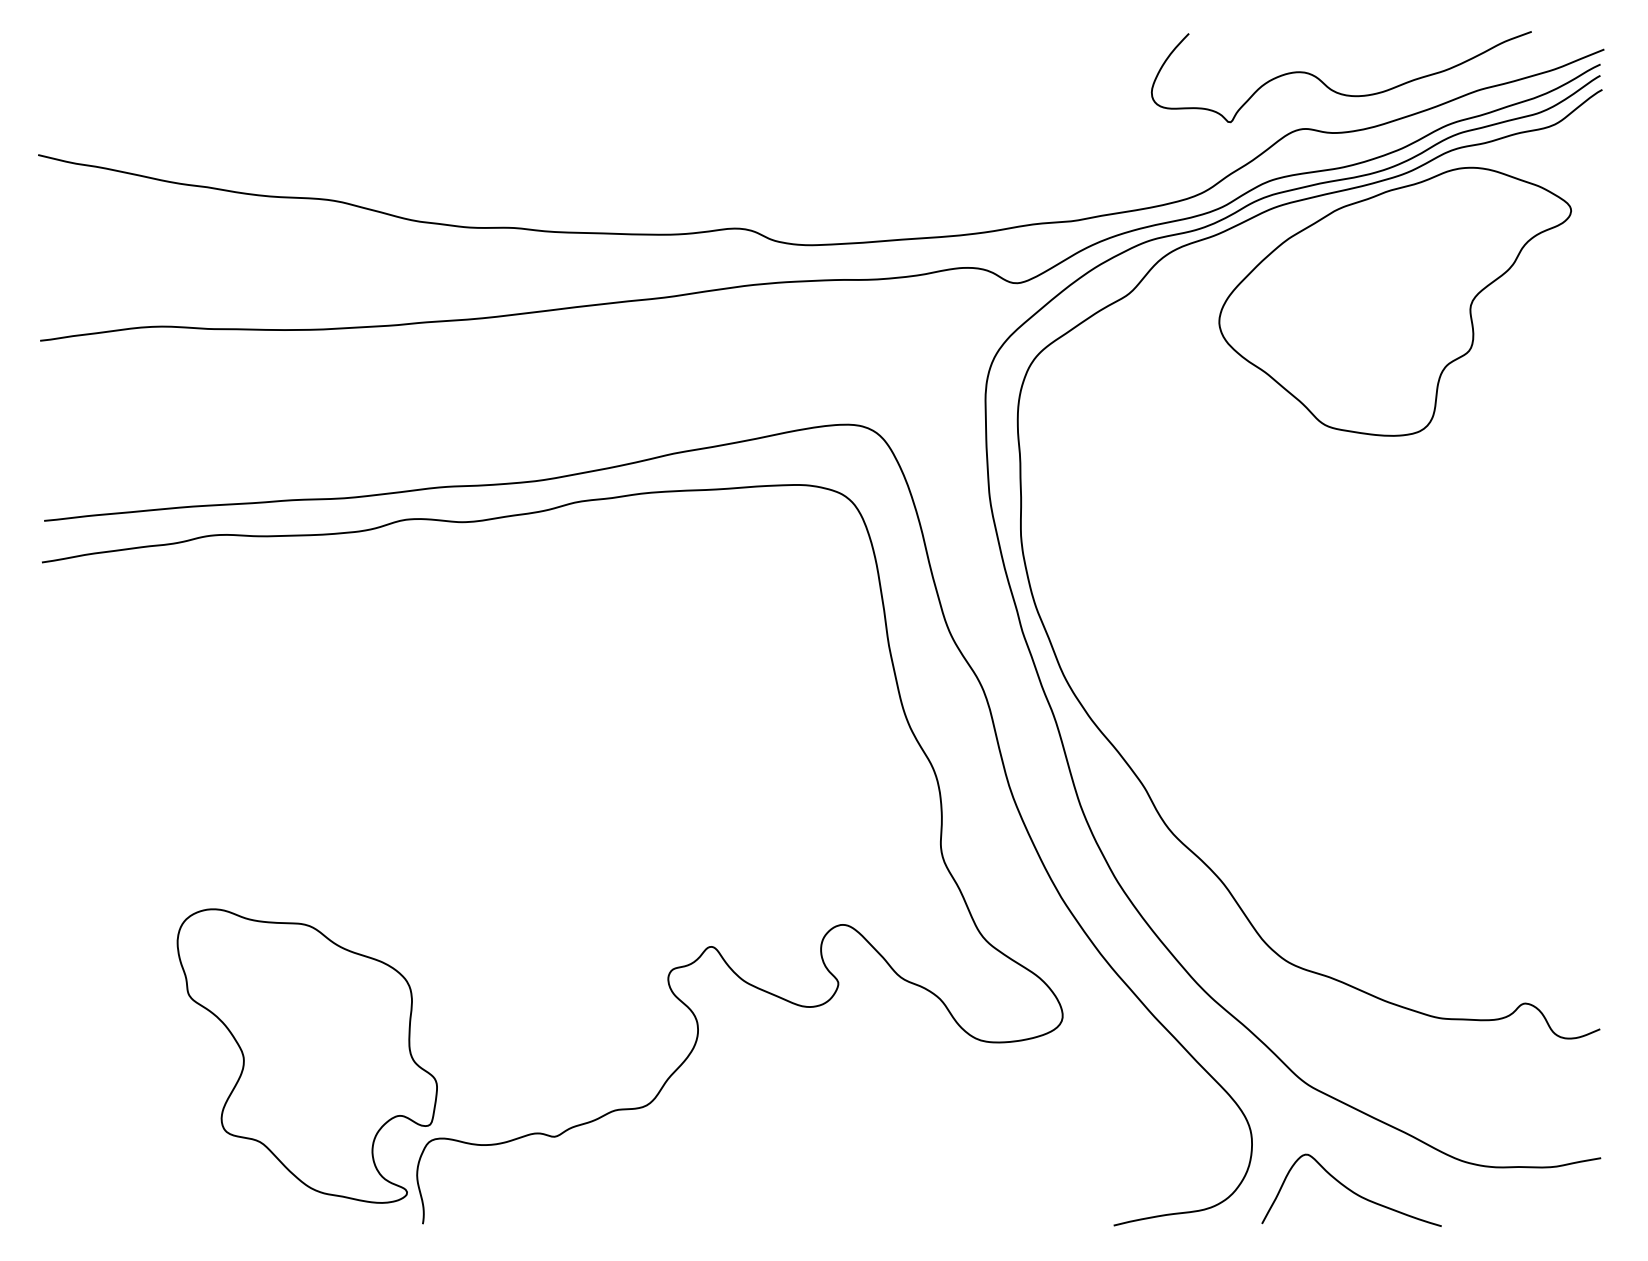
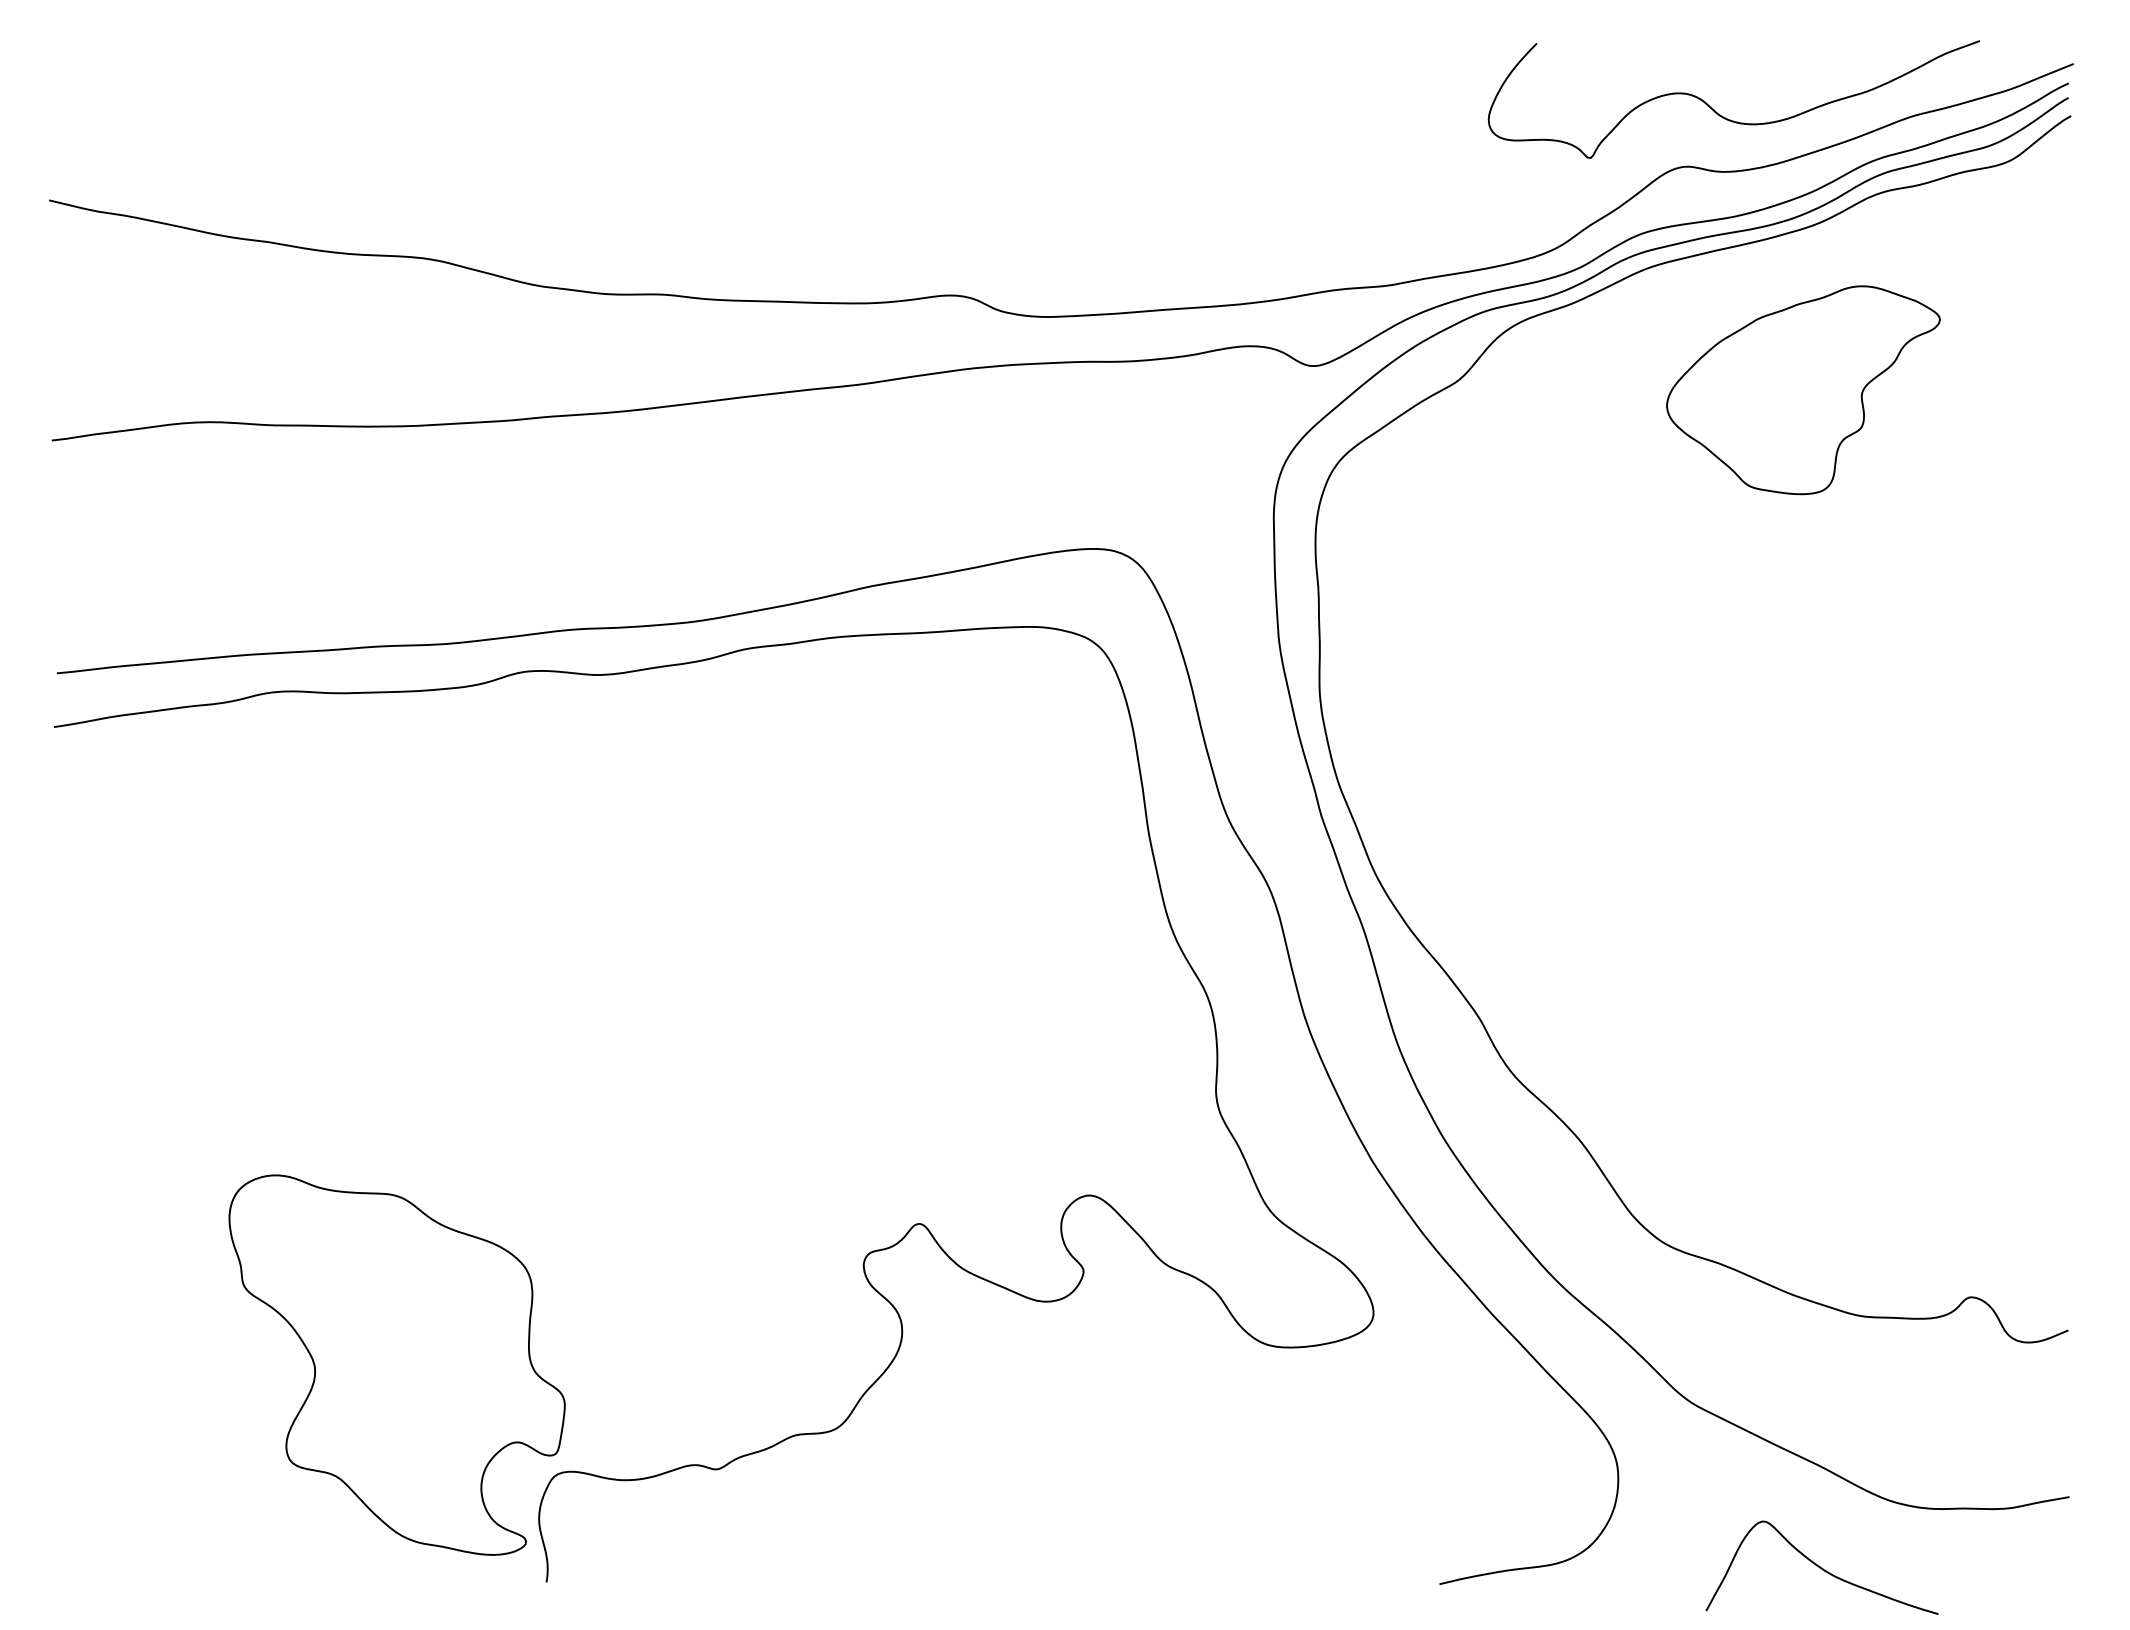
part: (1395, 302) -> (1803, 390), size x0.6
curve: (1351, 1190) -> (1821, 1567), moved

